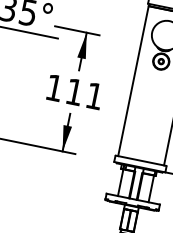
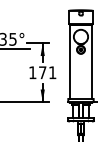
text: (74, 91) -> (42, 72), 111 -> 171

